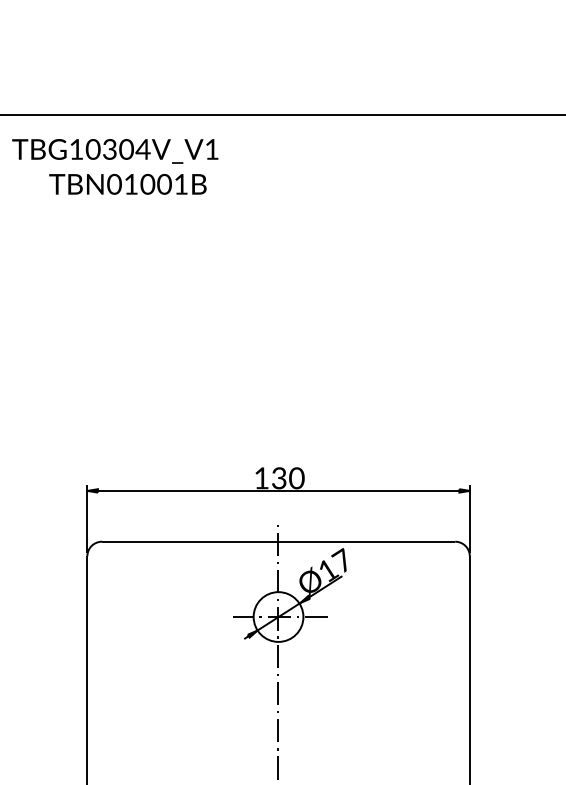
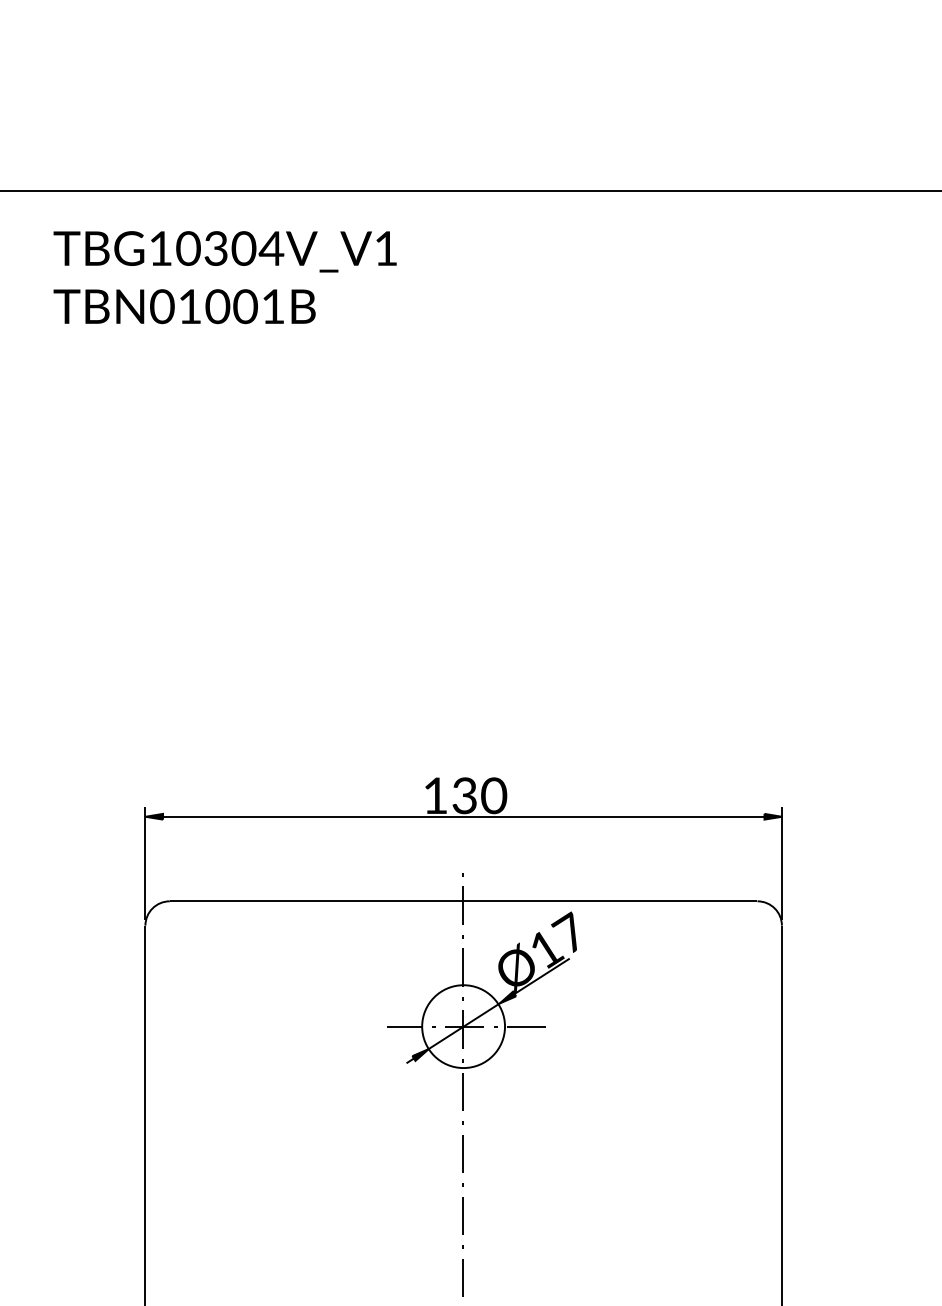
text: (115, 151) -> (225, 251), moved
text: (127, 184) -> (183, 306), moved

